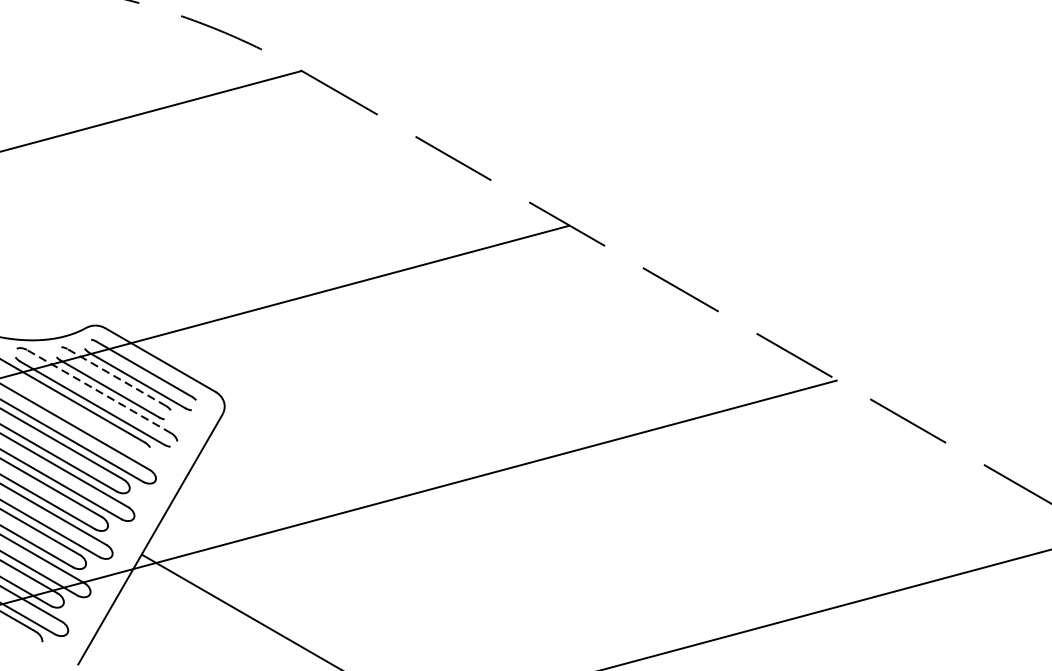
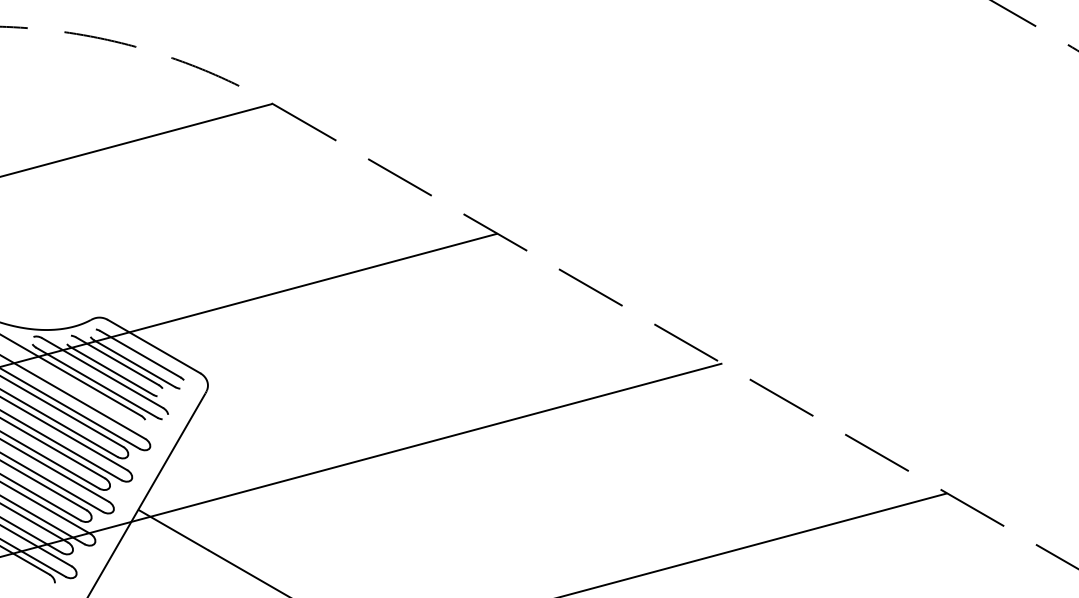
line: (116, 377) -> (117, 361), dashed -> solid
line: (99, 392) -> (102, 373), dashed -> solid

